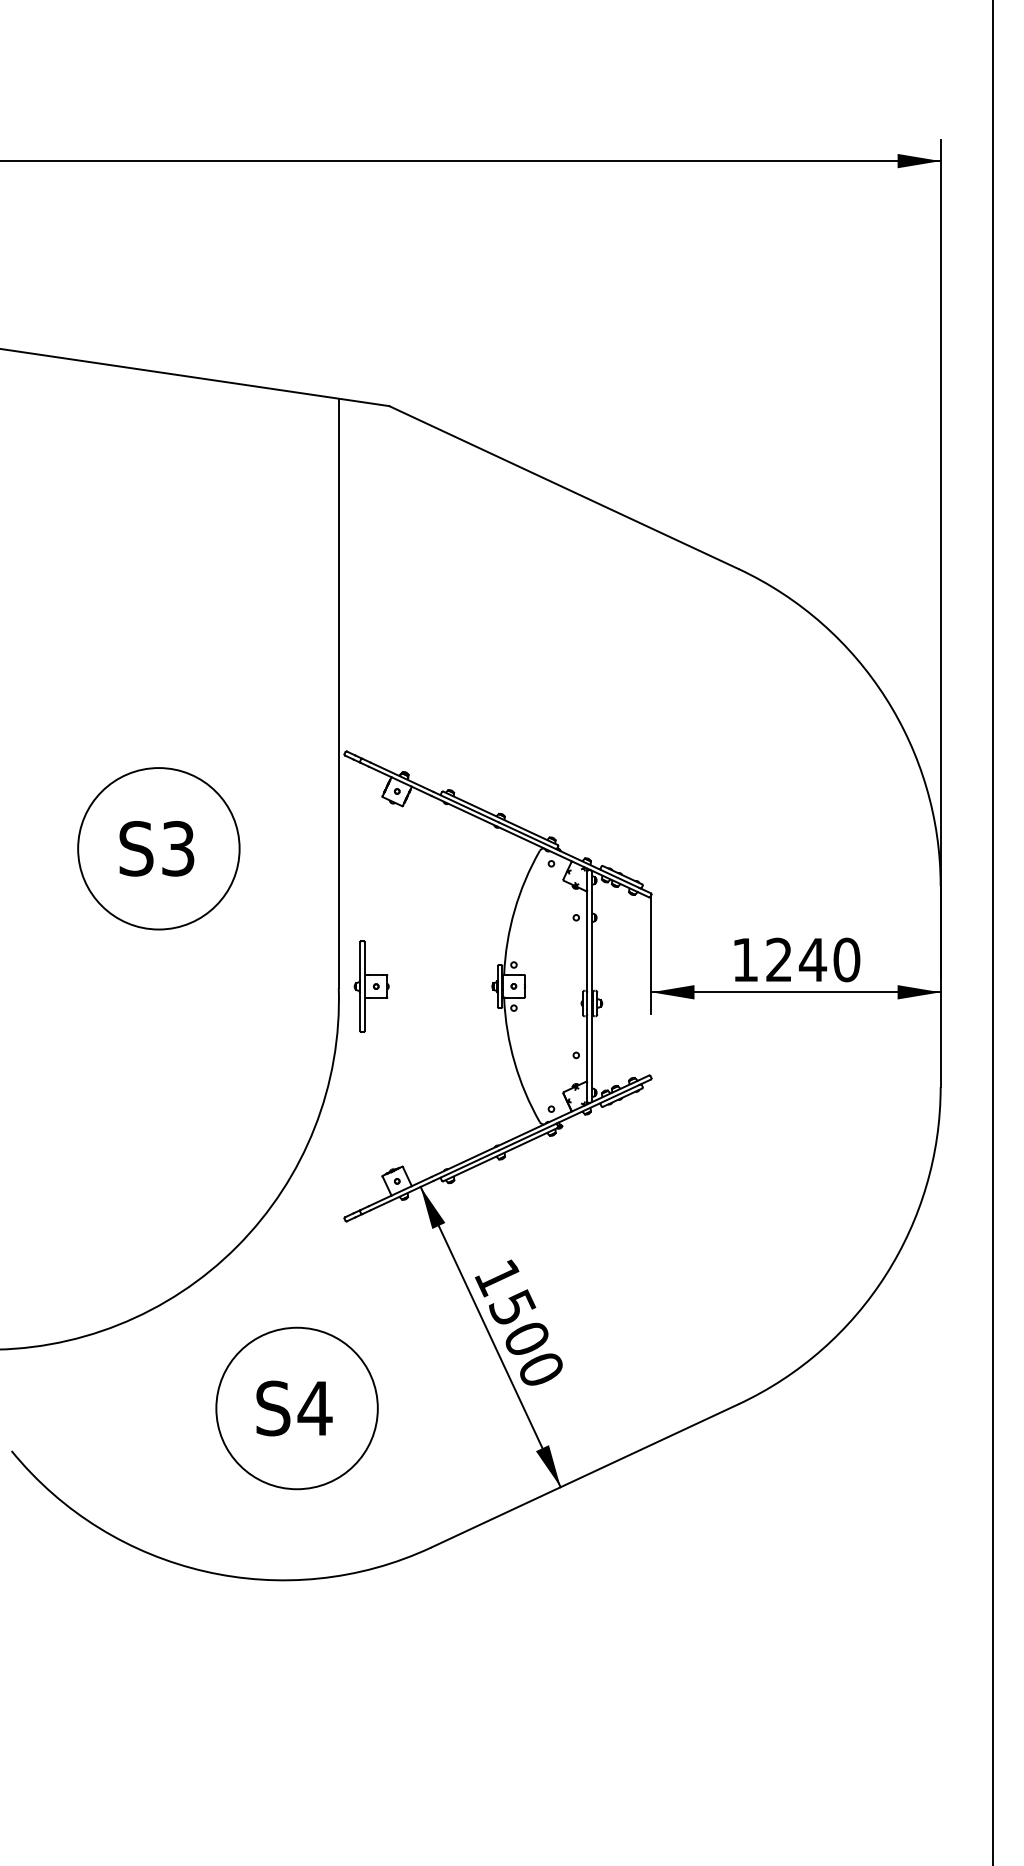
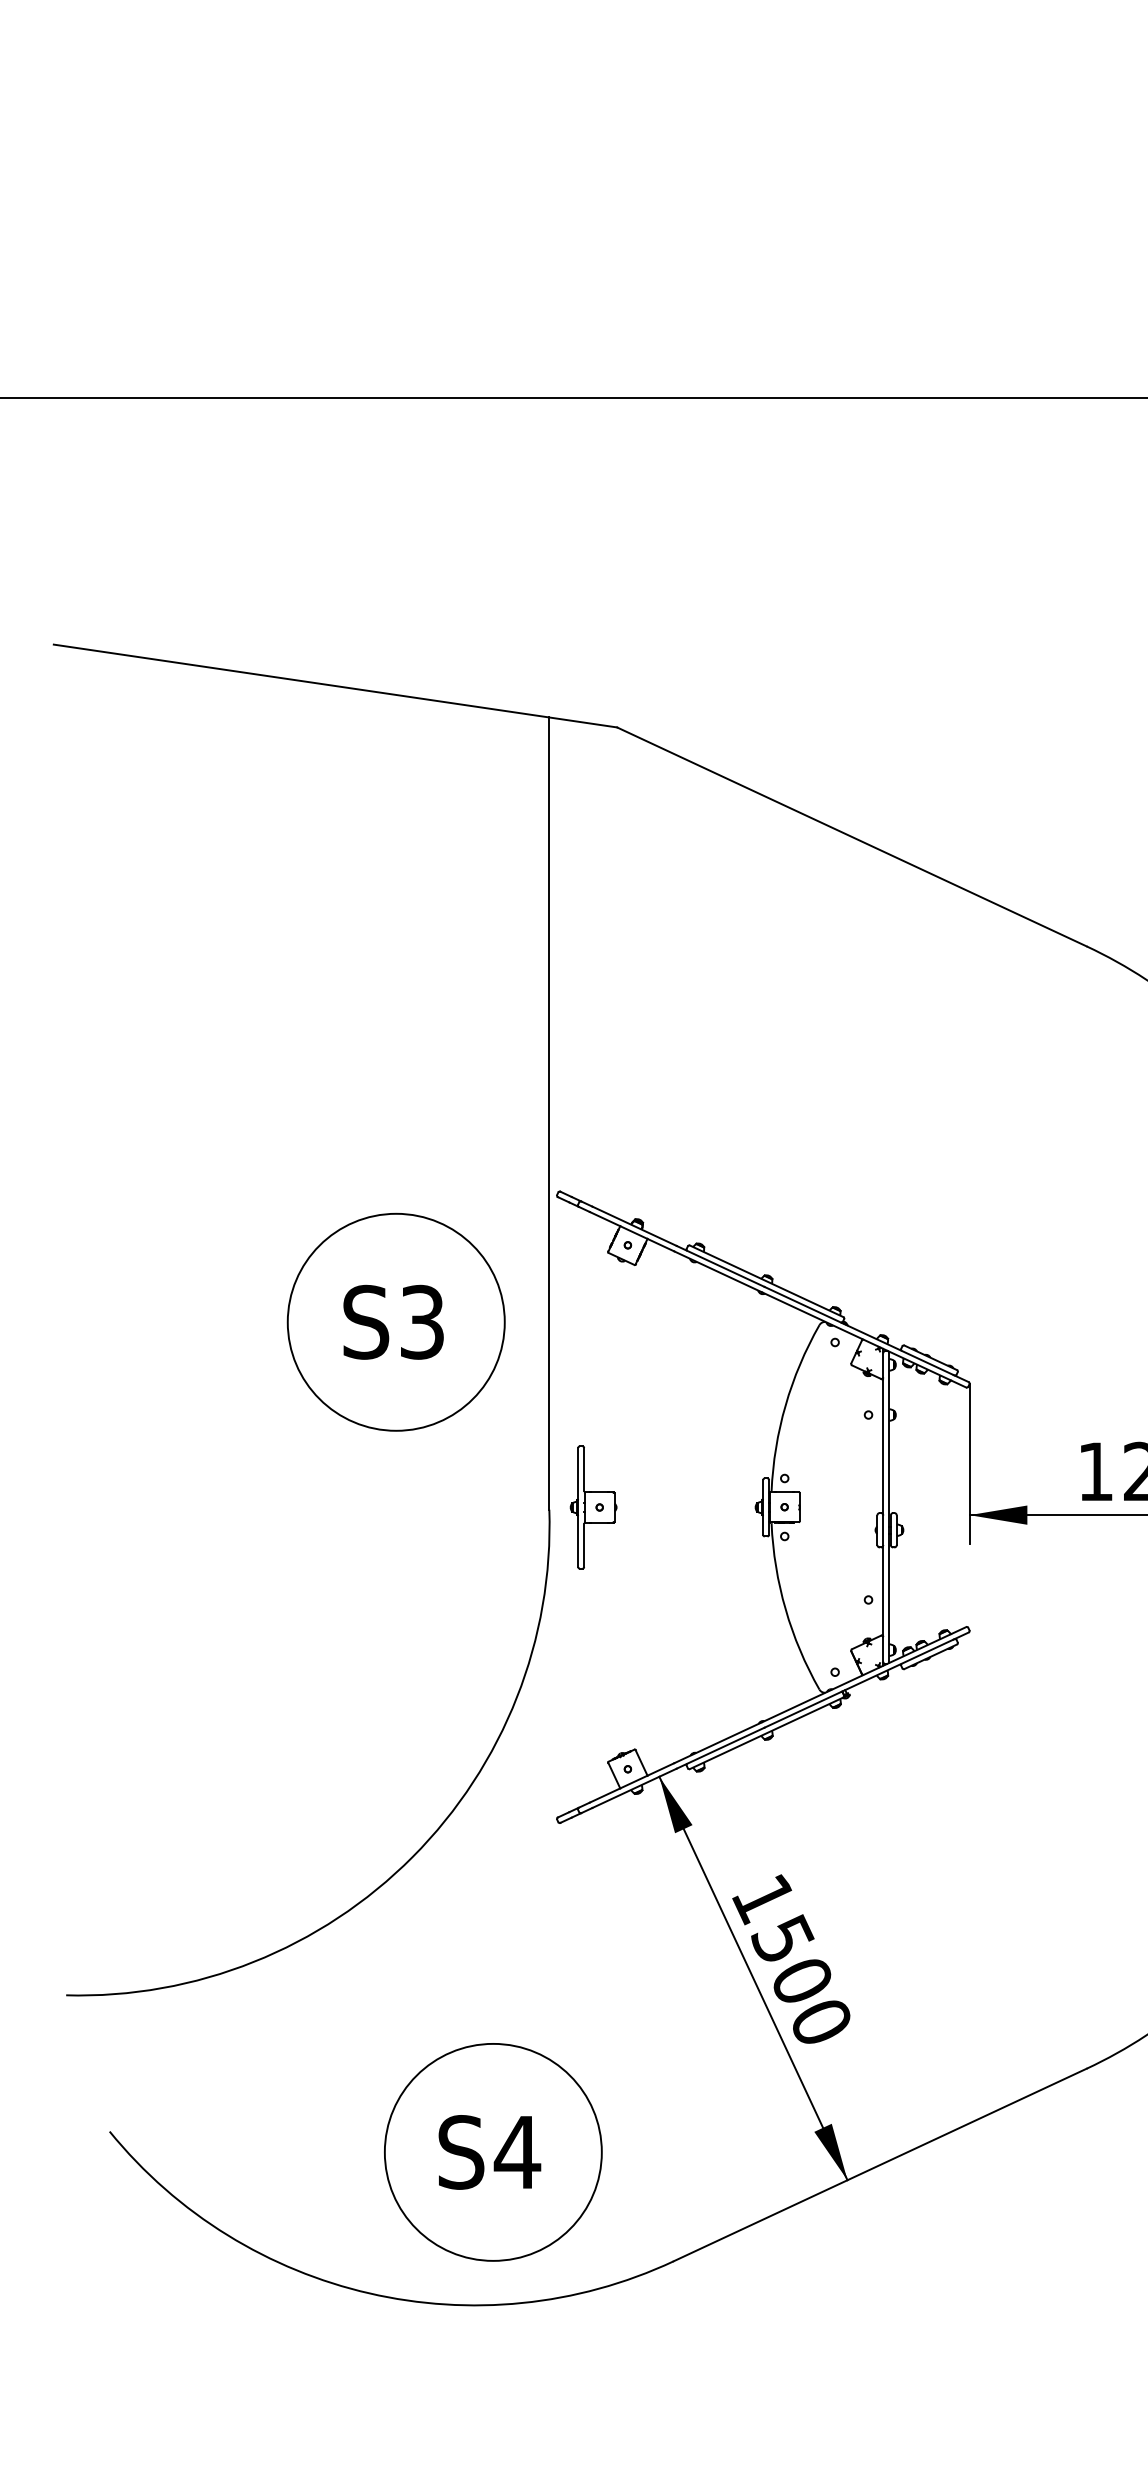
part: (158, 848) -> (395, 1321), moved
part: (296, 1408) -> (492, 2152), moved

